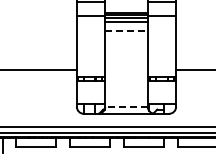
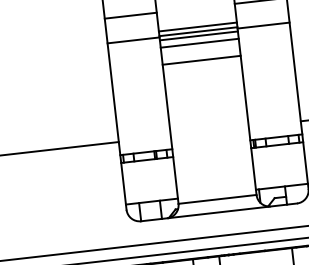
line: (126, 30) -> (201, 59), dashed -> solid
line: (126, 106) -> (217, 198), dashed -> solid

